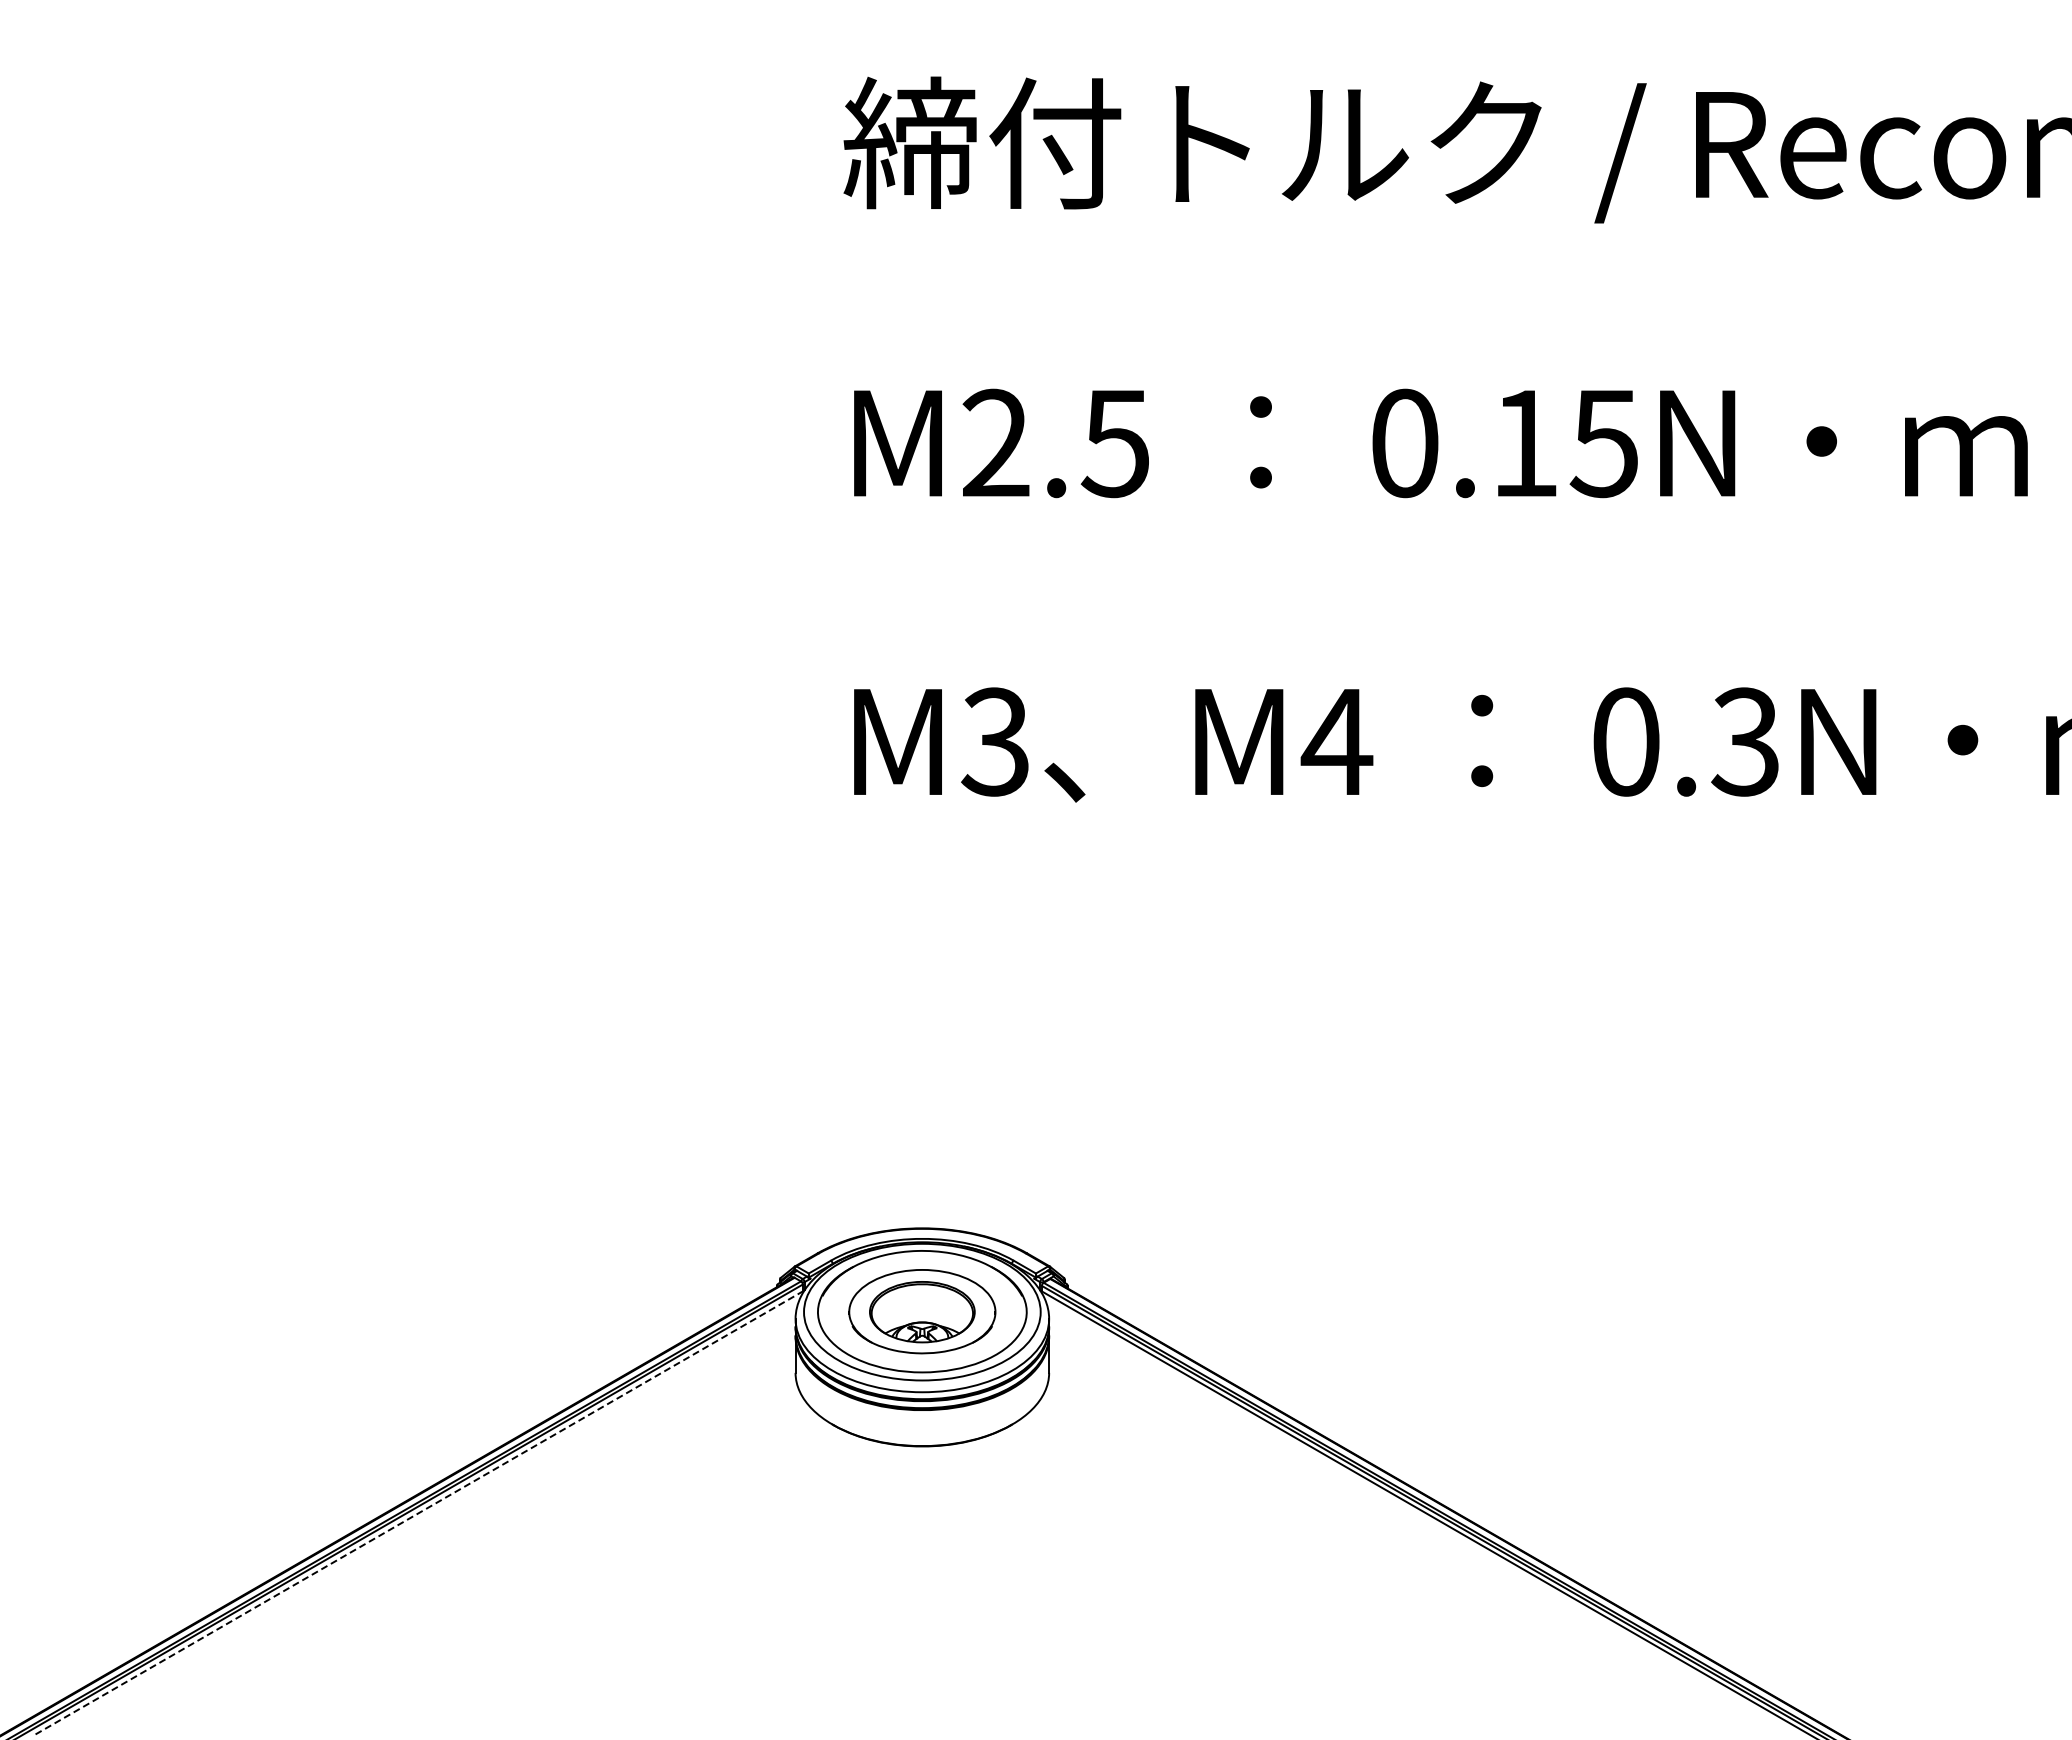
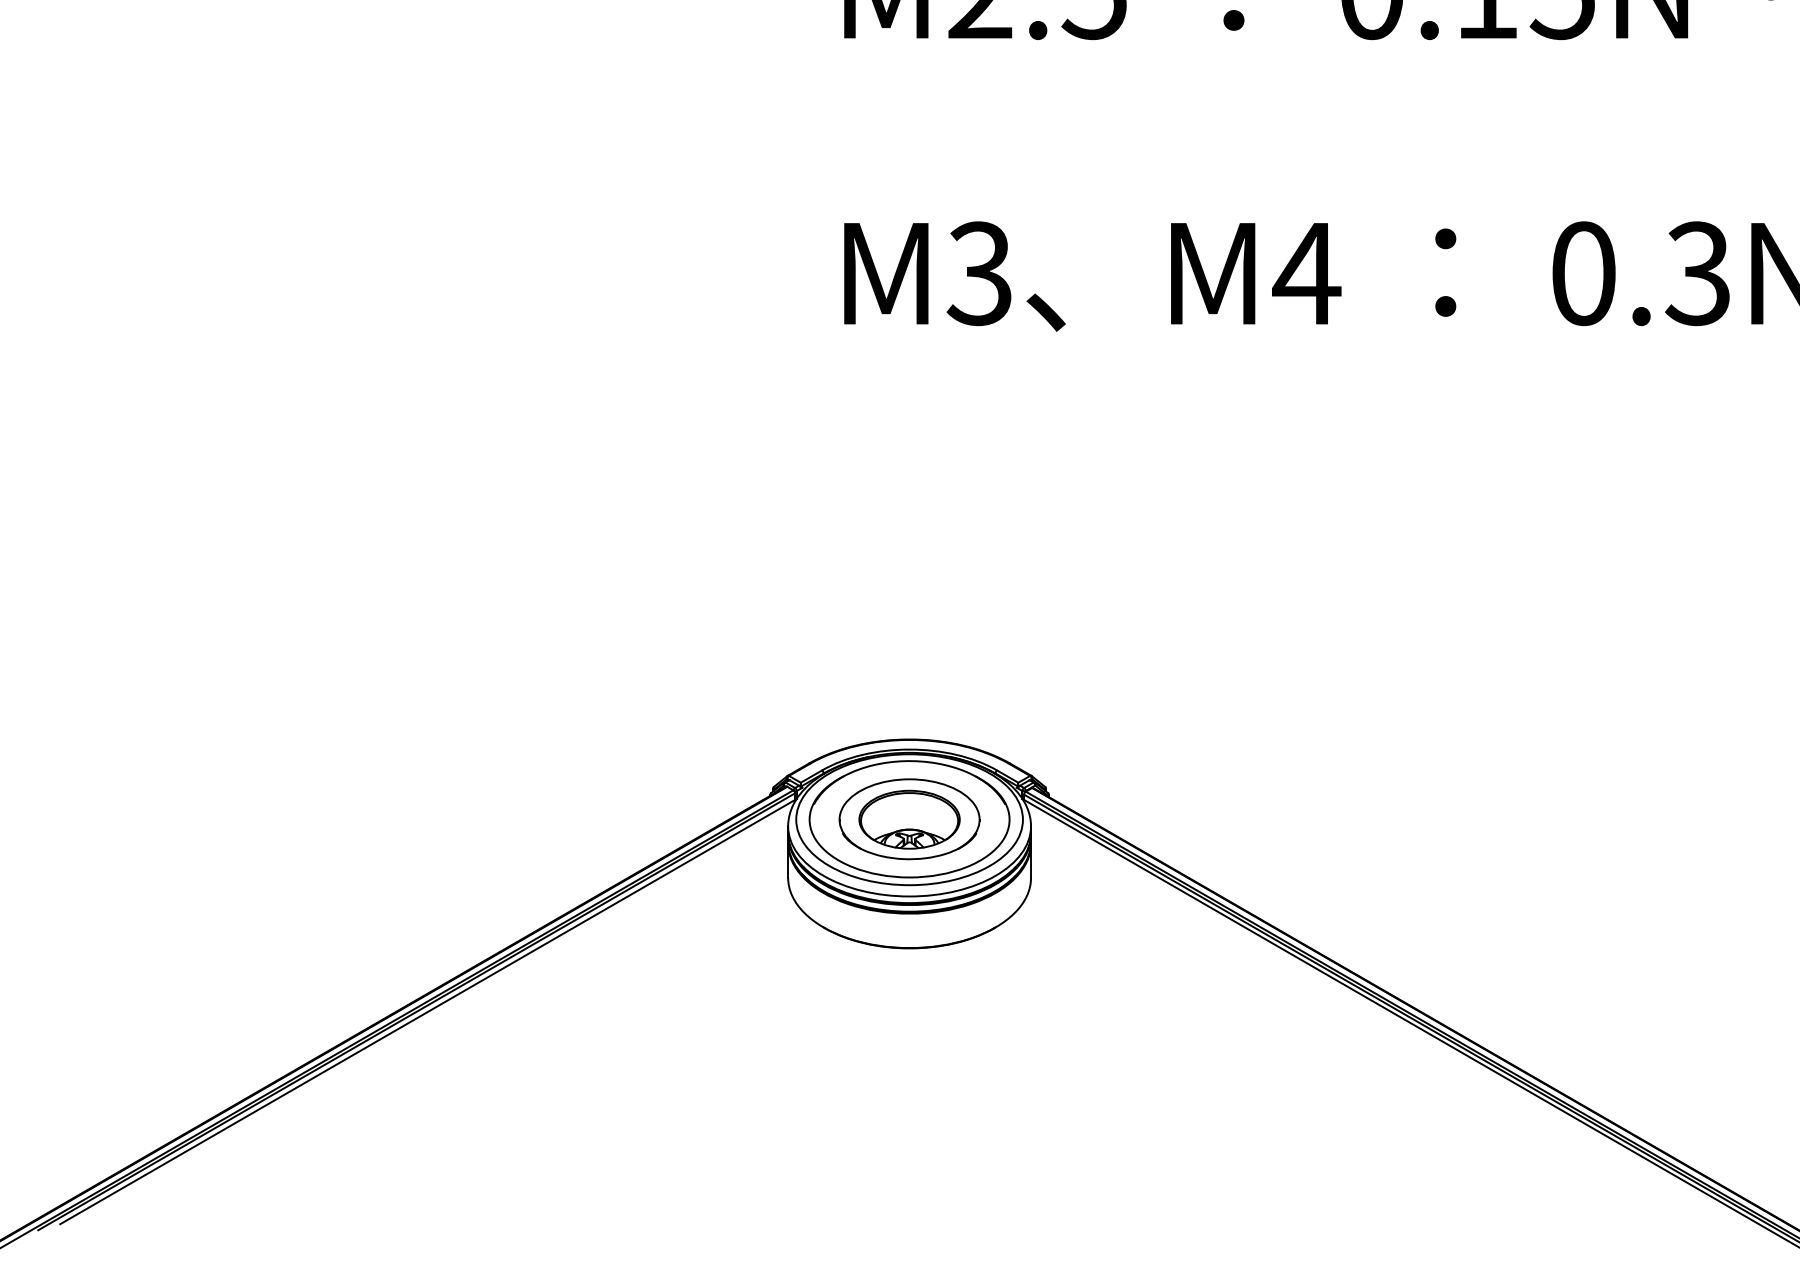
line: (420, 1512) -> (428, 1011), dashed -> solid

